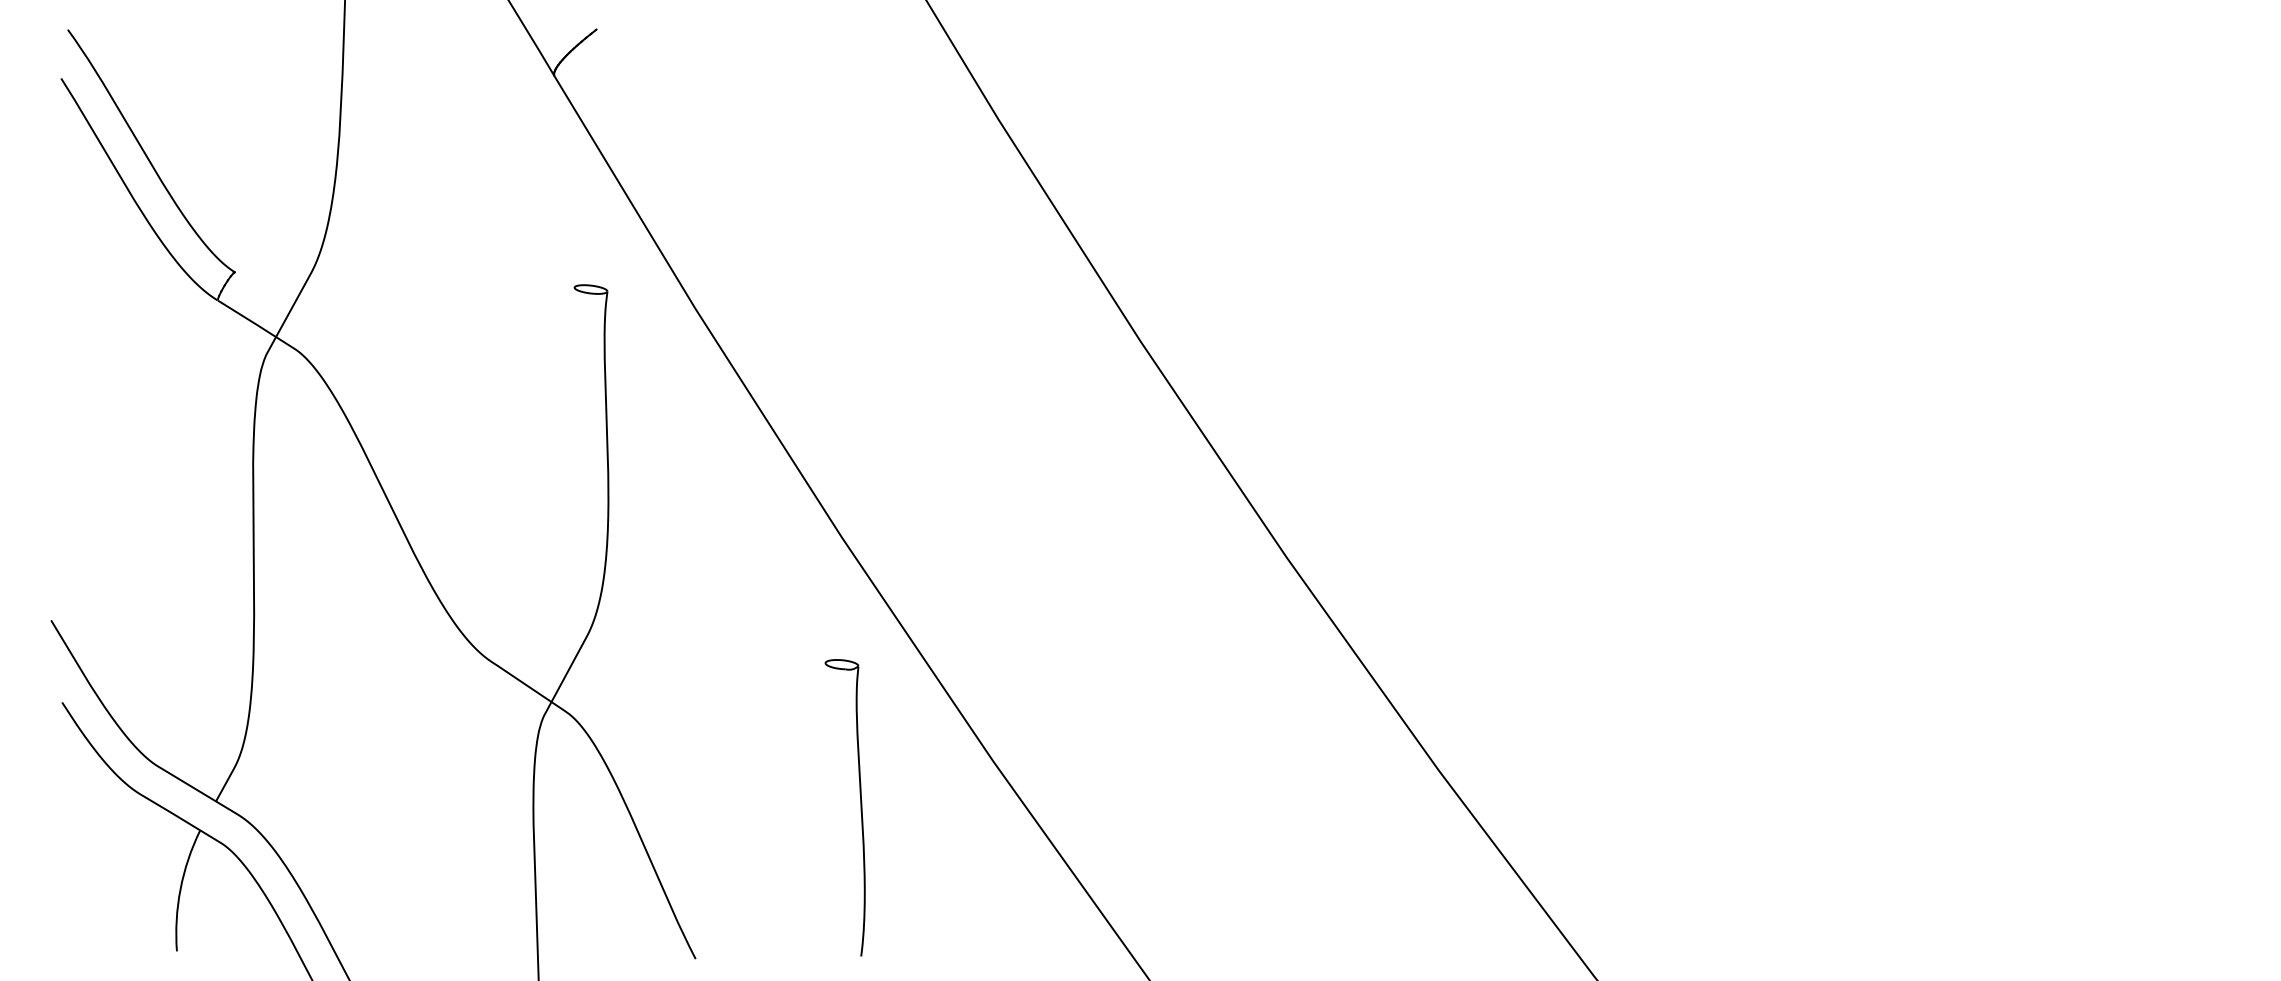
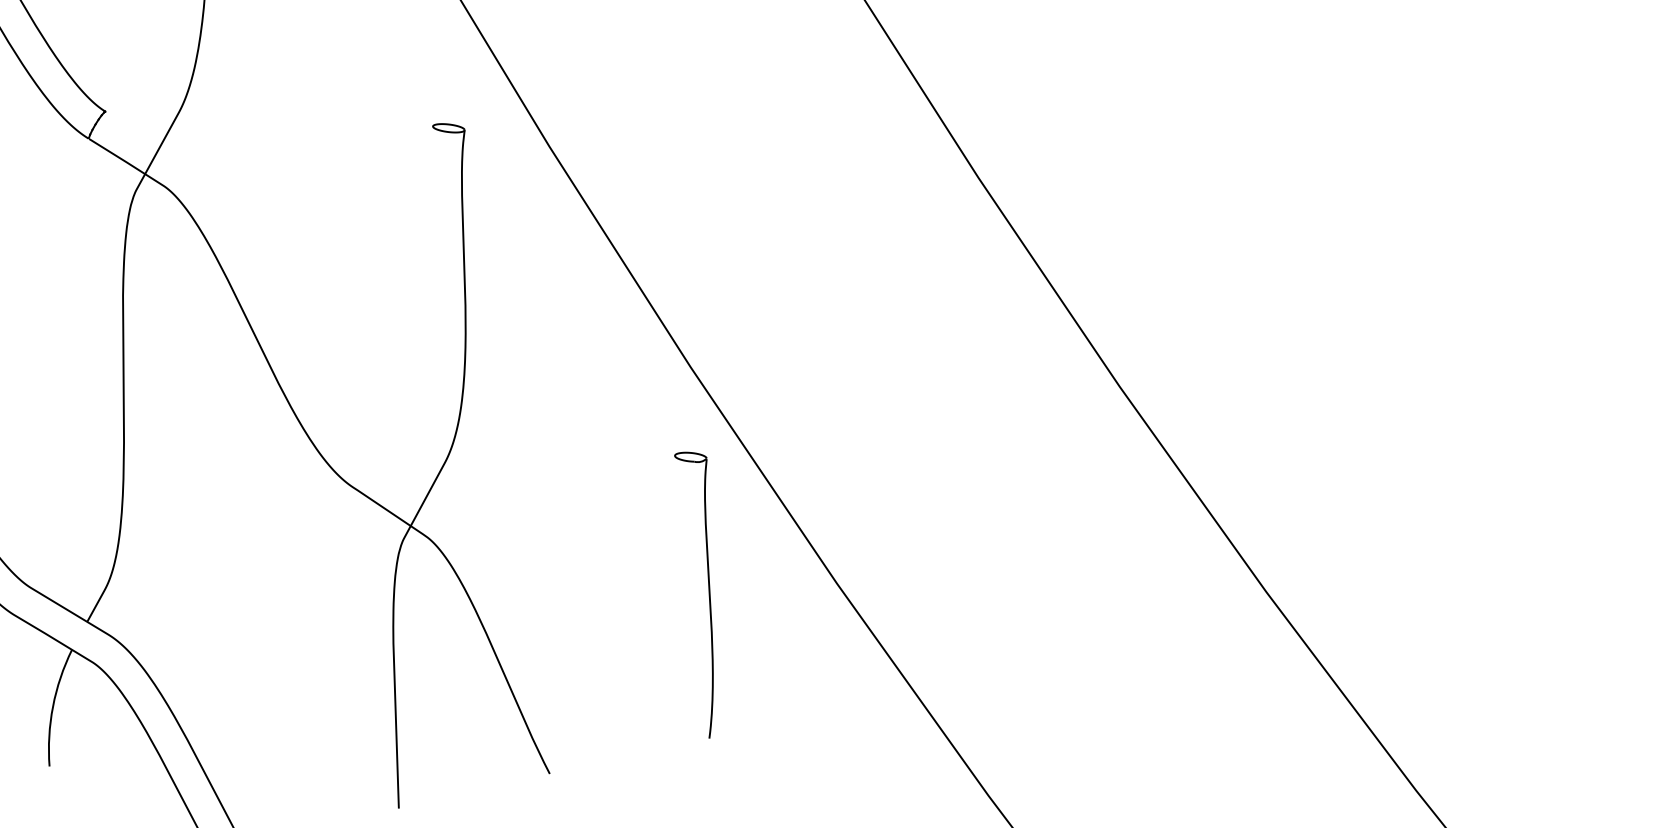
part: (860, 807) -> (708, 594), moved

